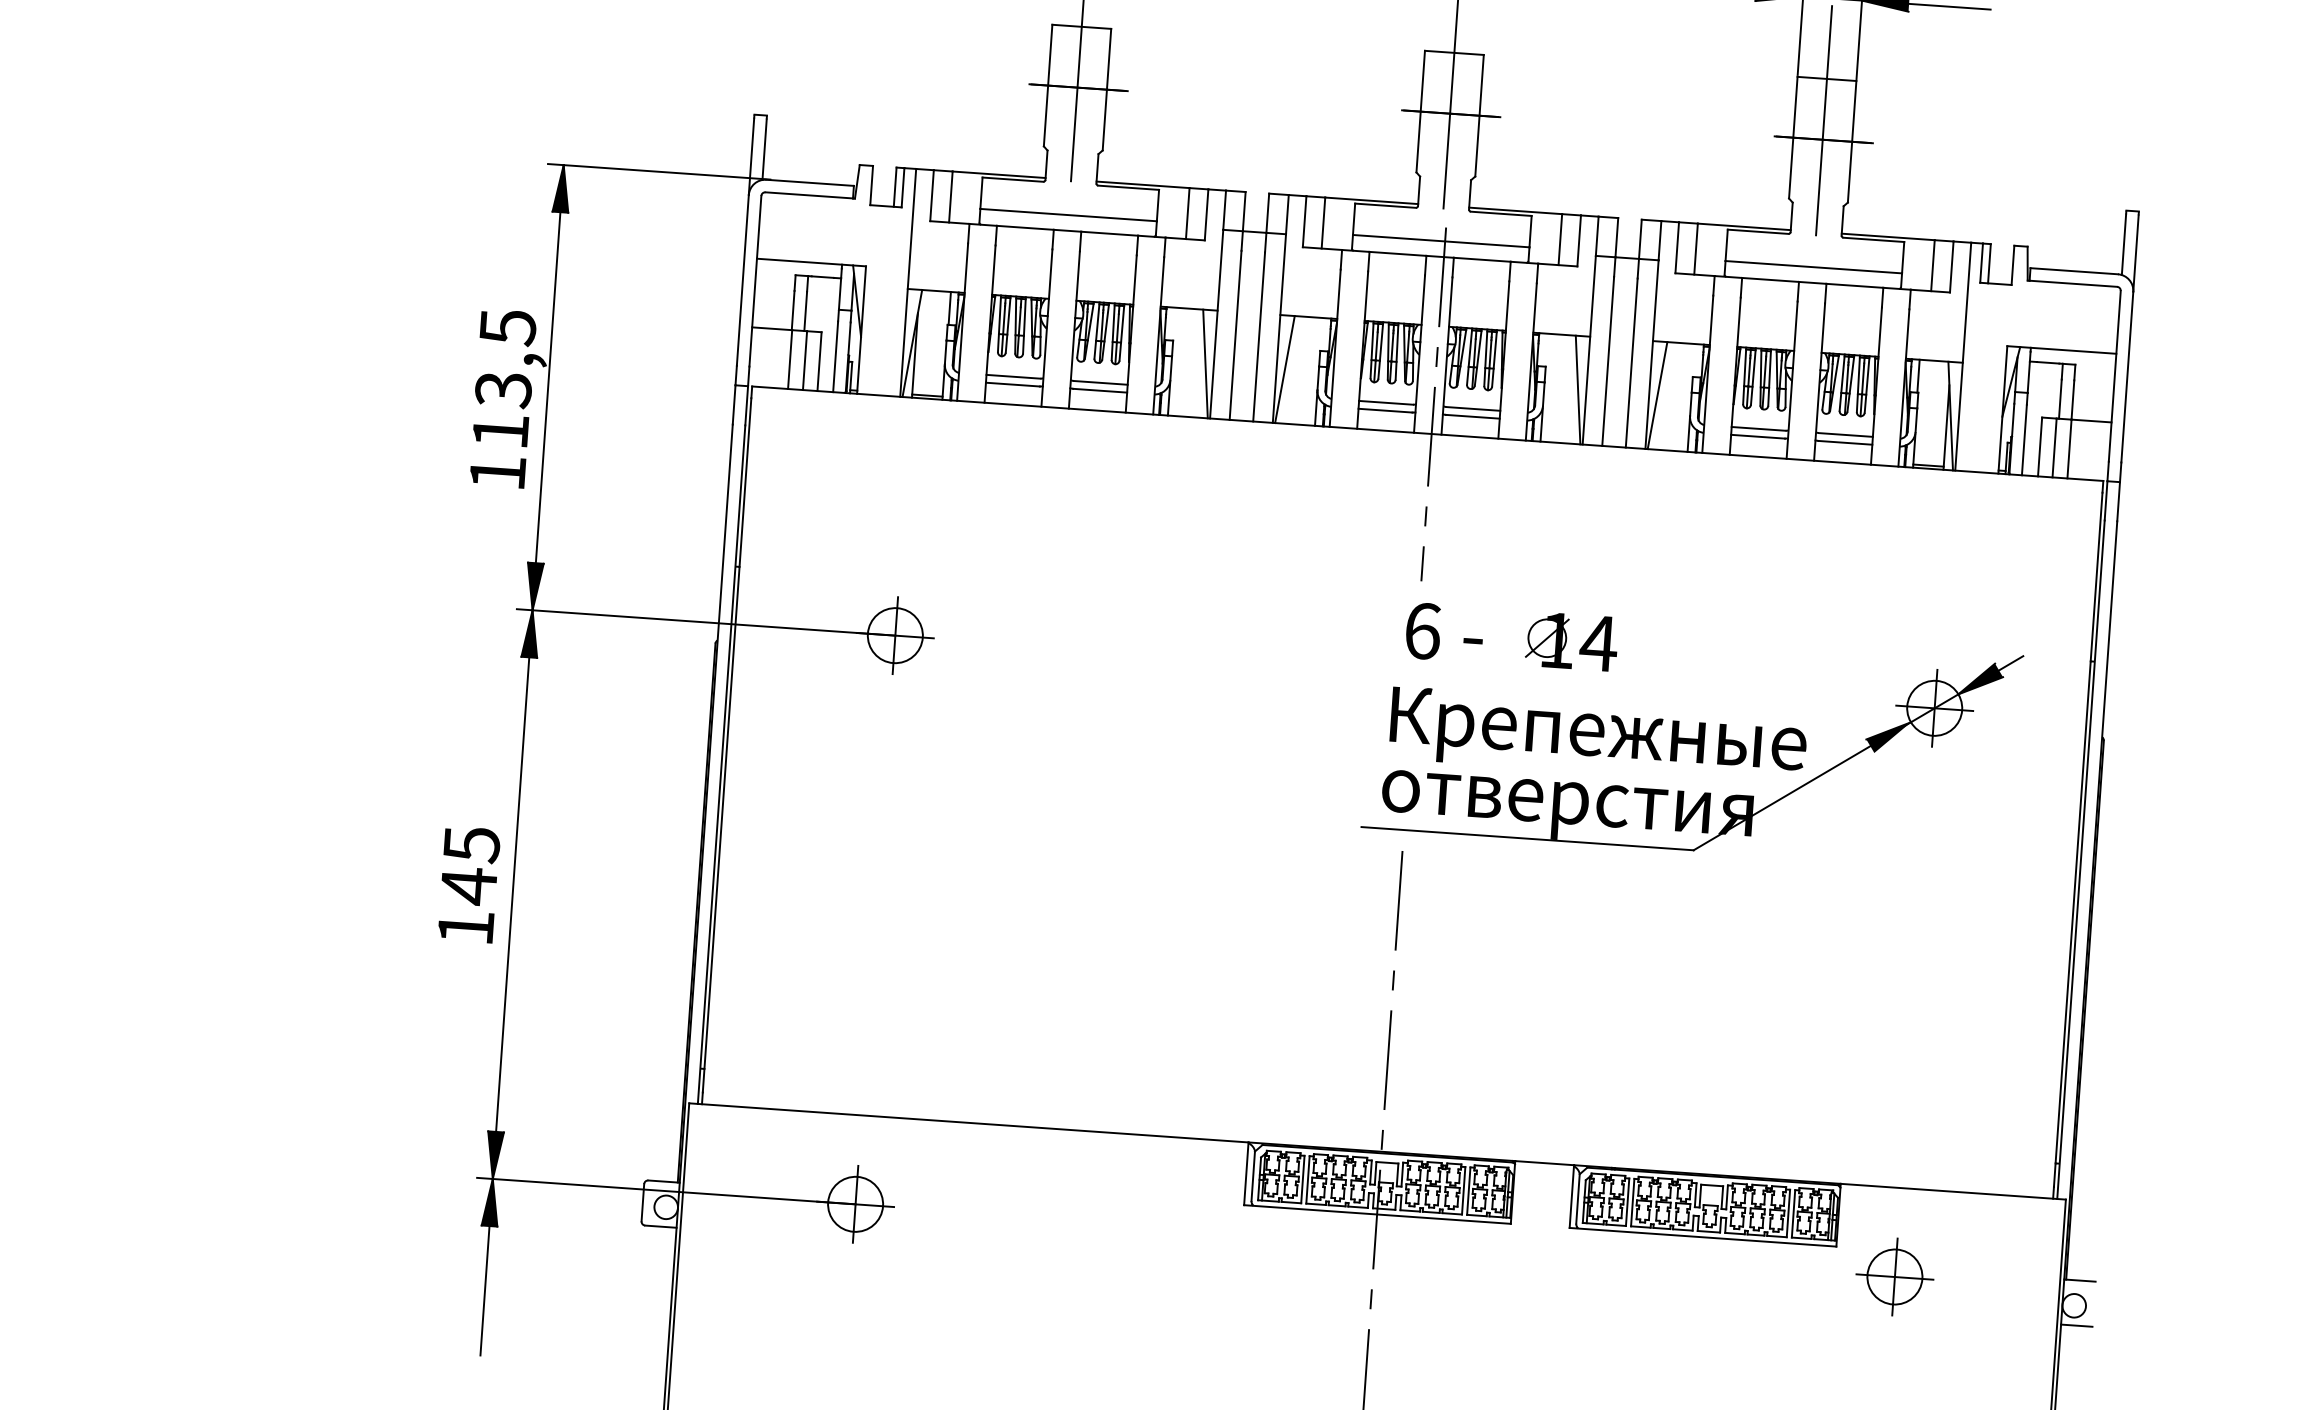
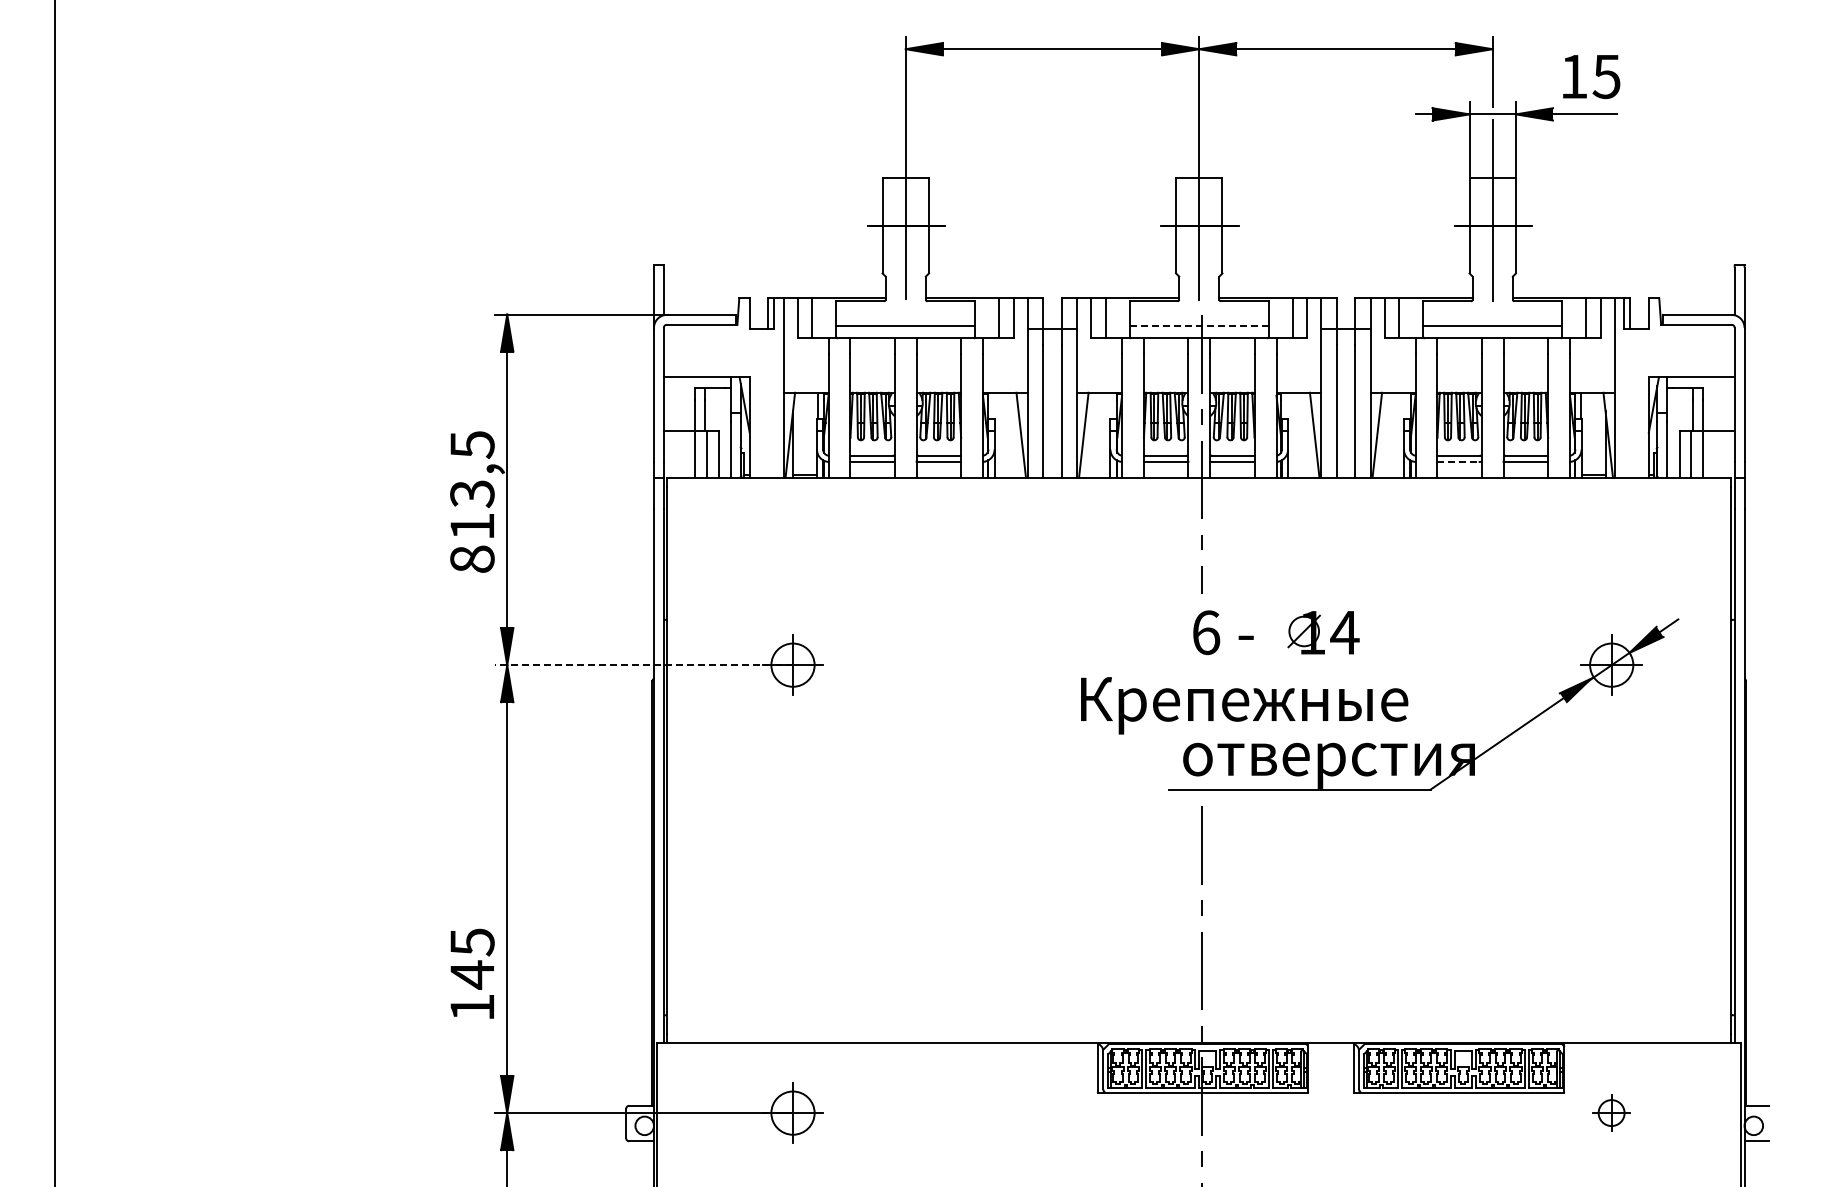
line: (1441, 241) -> (1199, 326), solid -> dashed
line: (1758, 436) -> (1458, 461), solid -> dashed
text: (497, 471) -> (472, 558), 113,5 -> 813,5
line: (705, 622) -> (643, 665), solid -> dashed
text: (1598, 736) -> (1244, 705), moved
text: (469, 884) -> (472, 973), moved
part: (1894, 1276) -> (1611, 1112), size x0.6

